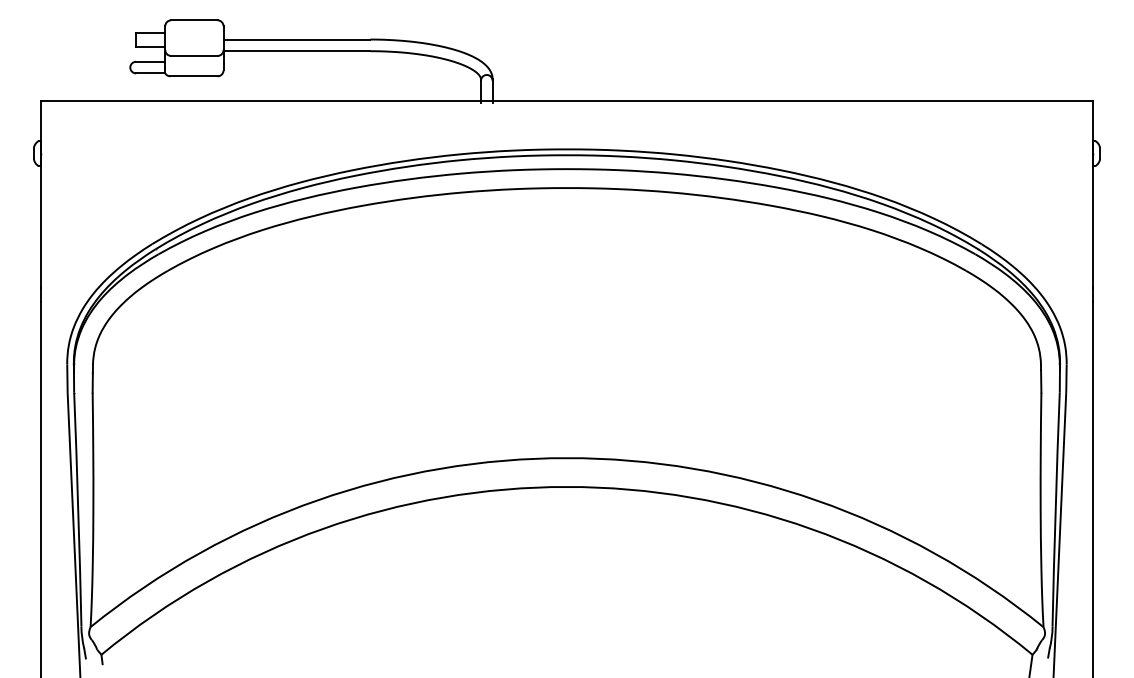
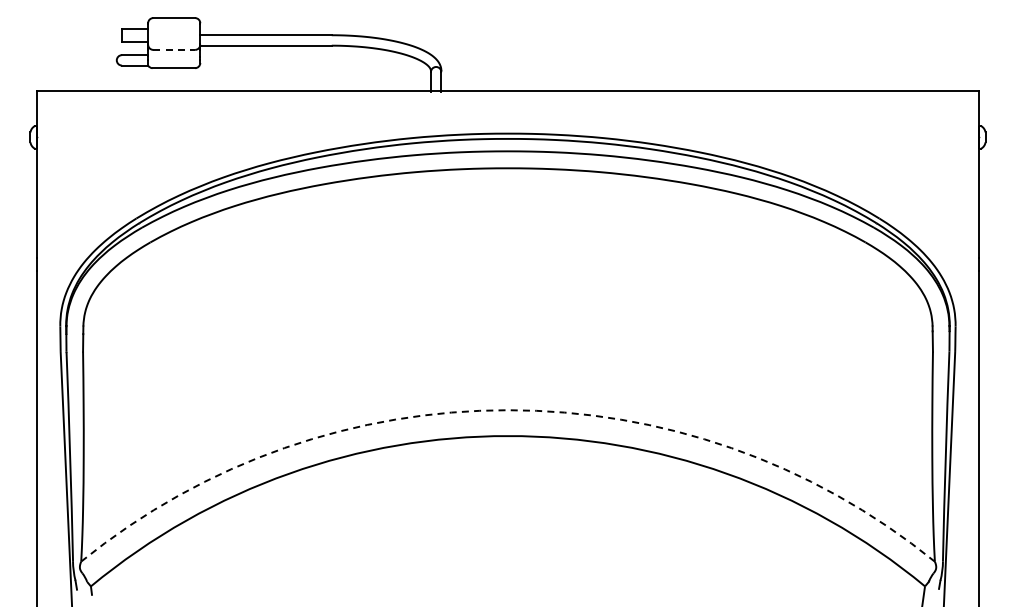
line: (194, 55) -> (174, 49), solid -> dashed
arc: (567, 458) -> (508, 410), solid -> dashed

